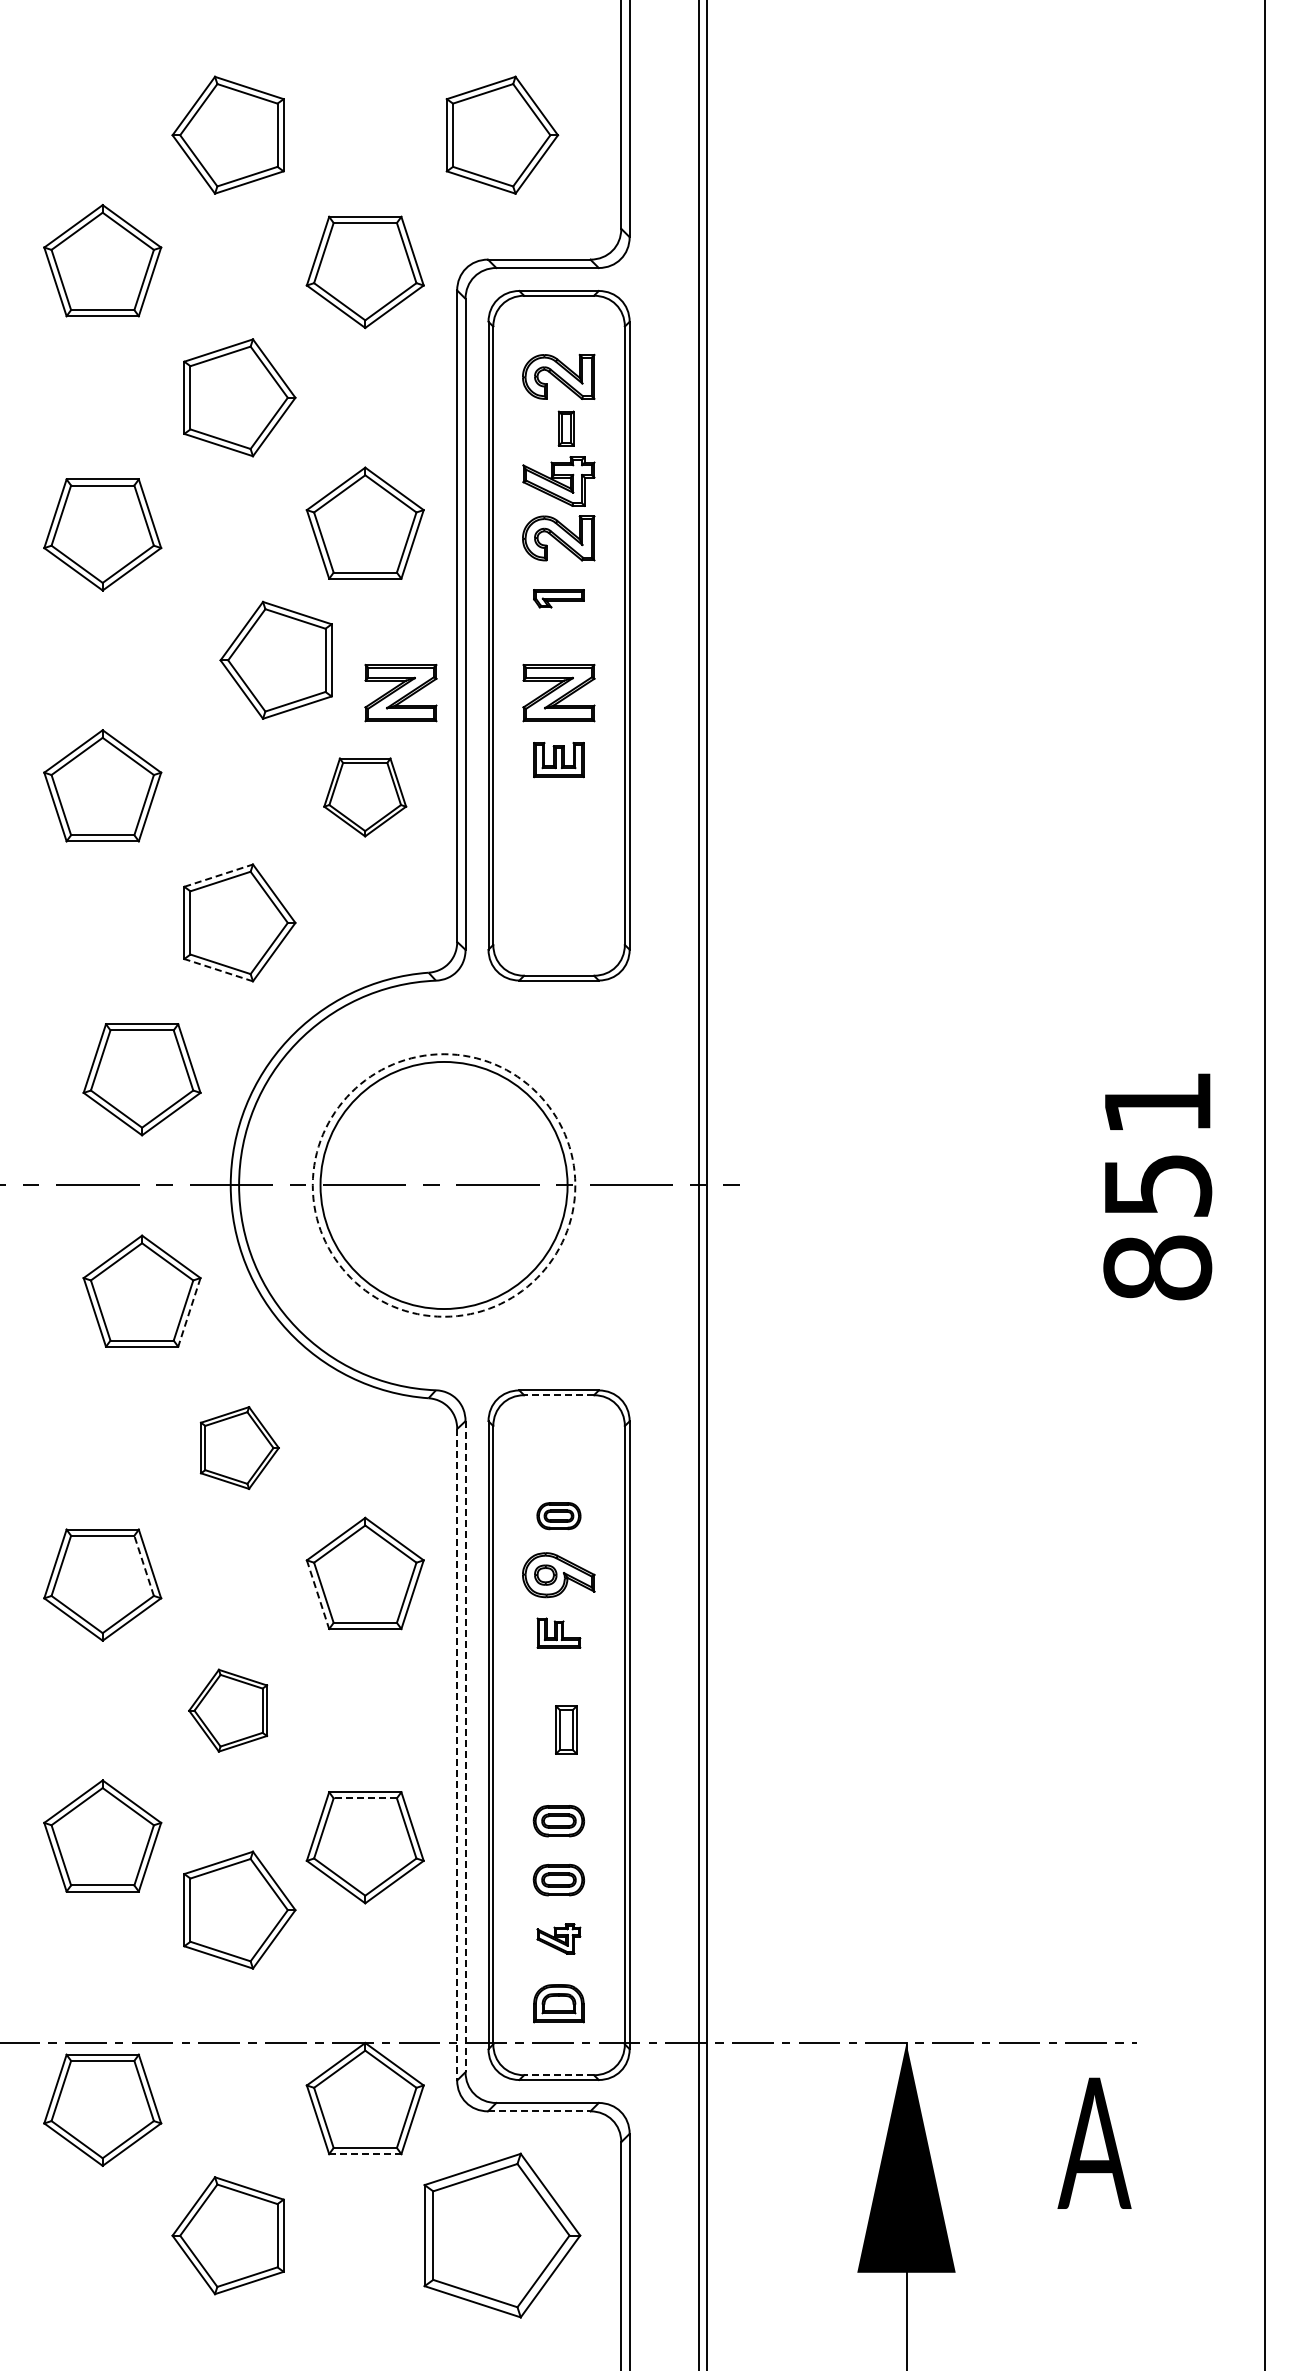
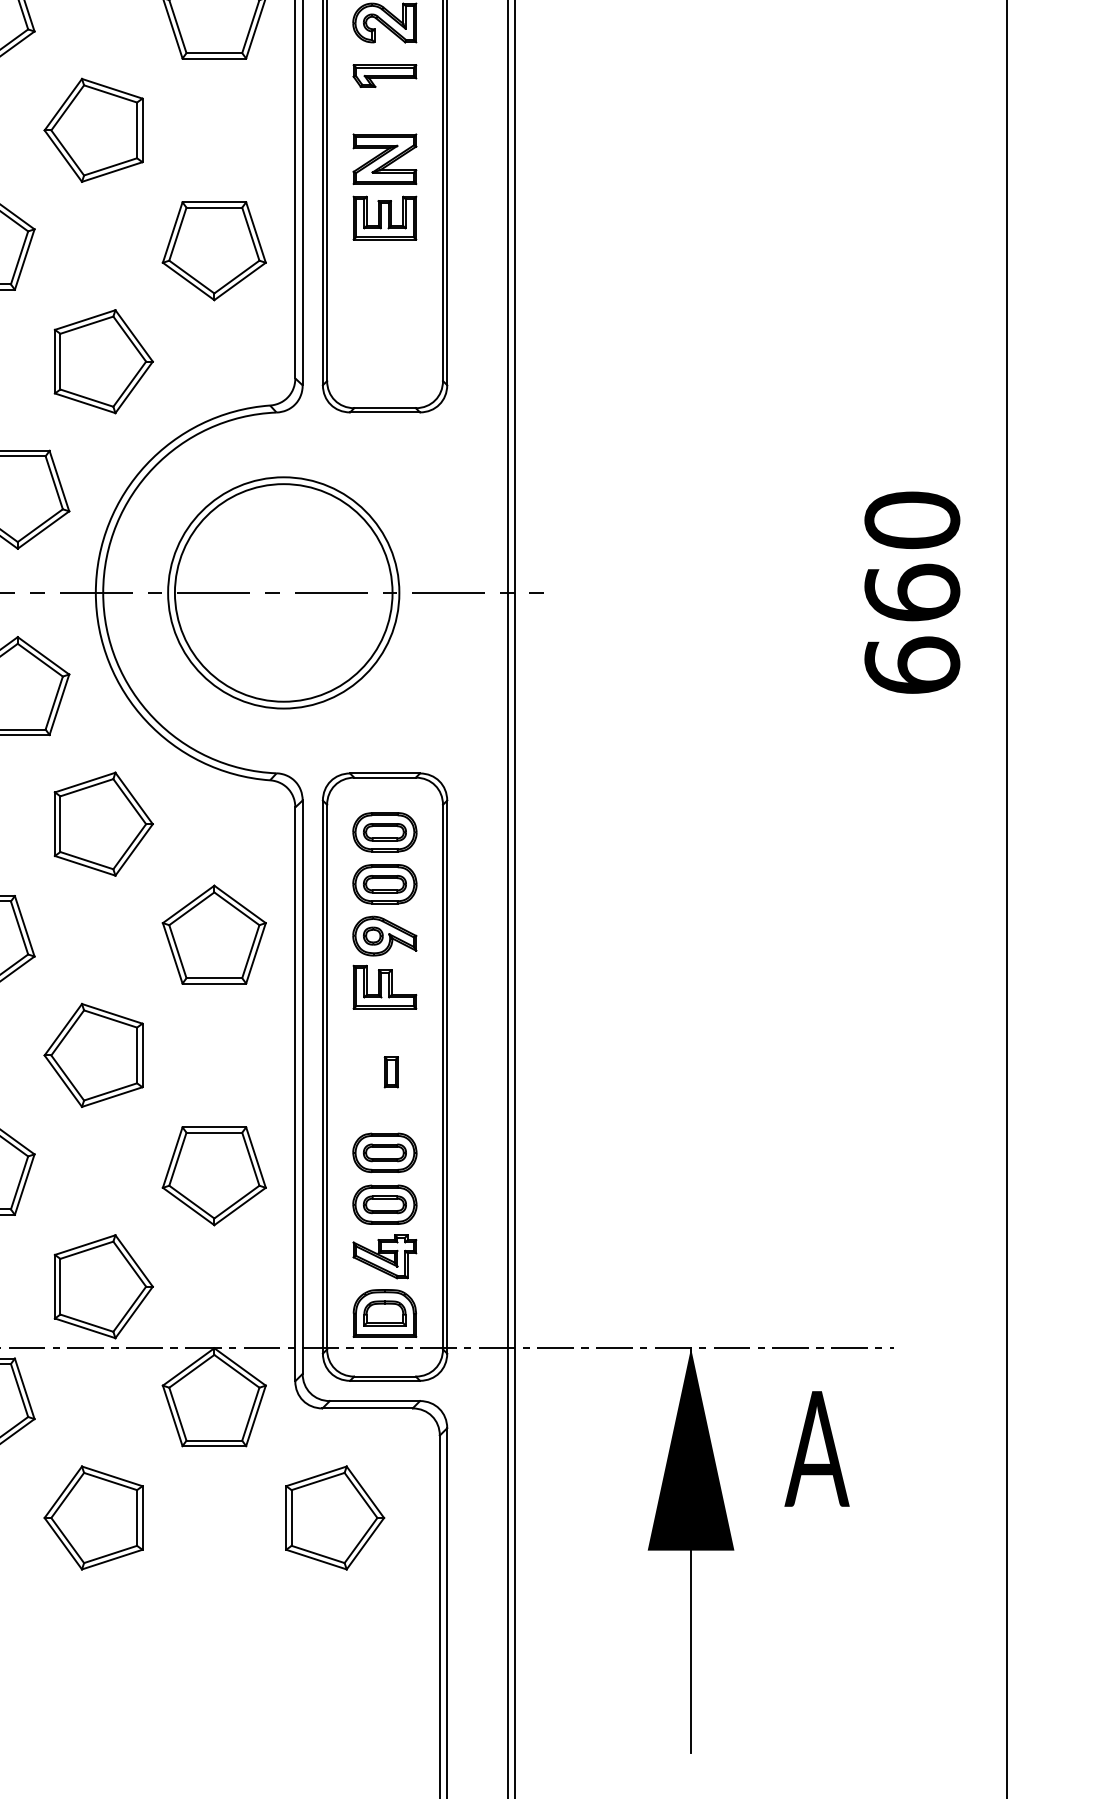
part: (558, 598) -> (384, 75), size x1.43
part: (275, 659) -> (92, 129), moved
part: (400, 693) -> (245, 159), removed
part: (558, 759) -> (384, 217), size x1.43
part: (364, 797) -> (213, 251), size x1.43
line: (219, 875) -> (85, 319), dashed -> solid
line: (218, 970) -> (85, 403), dashed -> solid
circle: (443, 1185) -> (283, 592), dashed -> solid
text: (1157, 1185) -> (912, 592), 851 -> 660
line: (189, 1312) -> (59, 704), dashed -> solid
line: (559, 1395) -> (385, 777), dashed -> solid
part: (239, 1447) -> (103, 823), size x1.43
part: (558, 1456) -> (384, 831), added
part: (558, 1515) -> (384, 883), size x1.67
line: (144, 1565) -> (19, 927), dashed -> solid
line: (318, 1595) -> (173, 954), dashed -> solid
part: (558, 1632) -> (384, 986), size x1.67
part: (227, 1710) -> (92, 1055), size x1.43
part: (565, 1729) -> (390, 1072), size x0.71
line: (465, 1746) -> (302, 1087), dashed -> solid
line: (457, 1754) -> (295, 1094), dashed -> solid
line: (365, 1798) -> (214, 1132), dashed -> solid
part: (558, 1820) -> (384, 1152), size x1.43
part: (558, 1879) -> (384, 1204), size x1.43
part: (239, 1909) -> (103, 1286), moved
part: (558, 1938) -> (384, 1256), size x1.67
part: (558, 2003) -> (384, 1313), size x1.43
line: (559, 2075) -> (385, 1376), dashed -> solid
line: (539, 2111) -> (367, 1408), dashed -> solid
text: (1094, 2142) -> (817, 1448), moved
line: (365, 2154) -> (214, 1446), dashed -> solid
part: (502, 2235) -> (335, 1517), size x0.71

